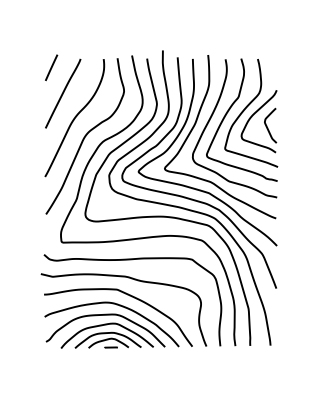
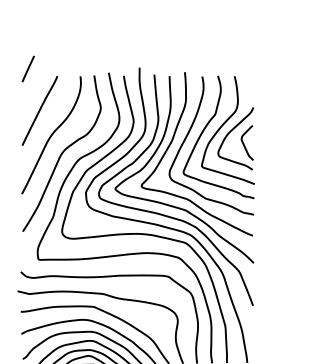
line: (51, 67) -> (28, 68), moved

